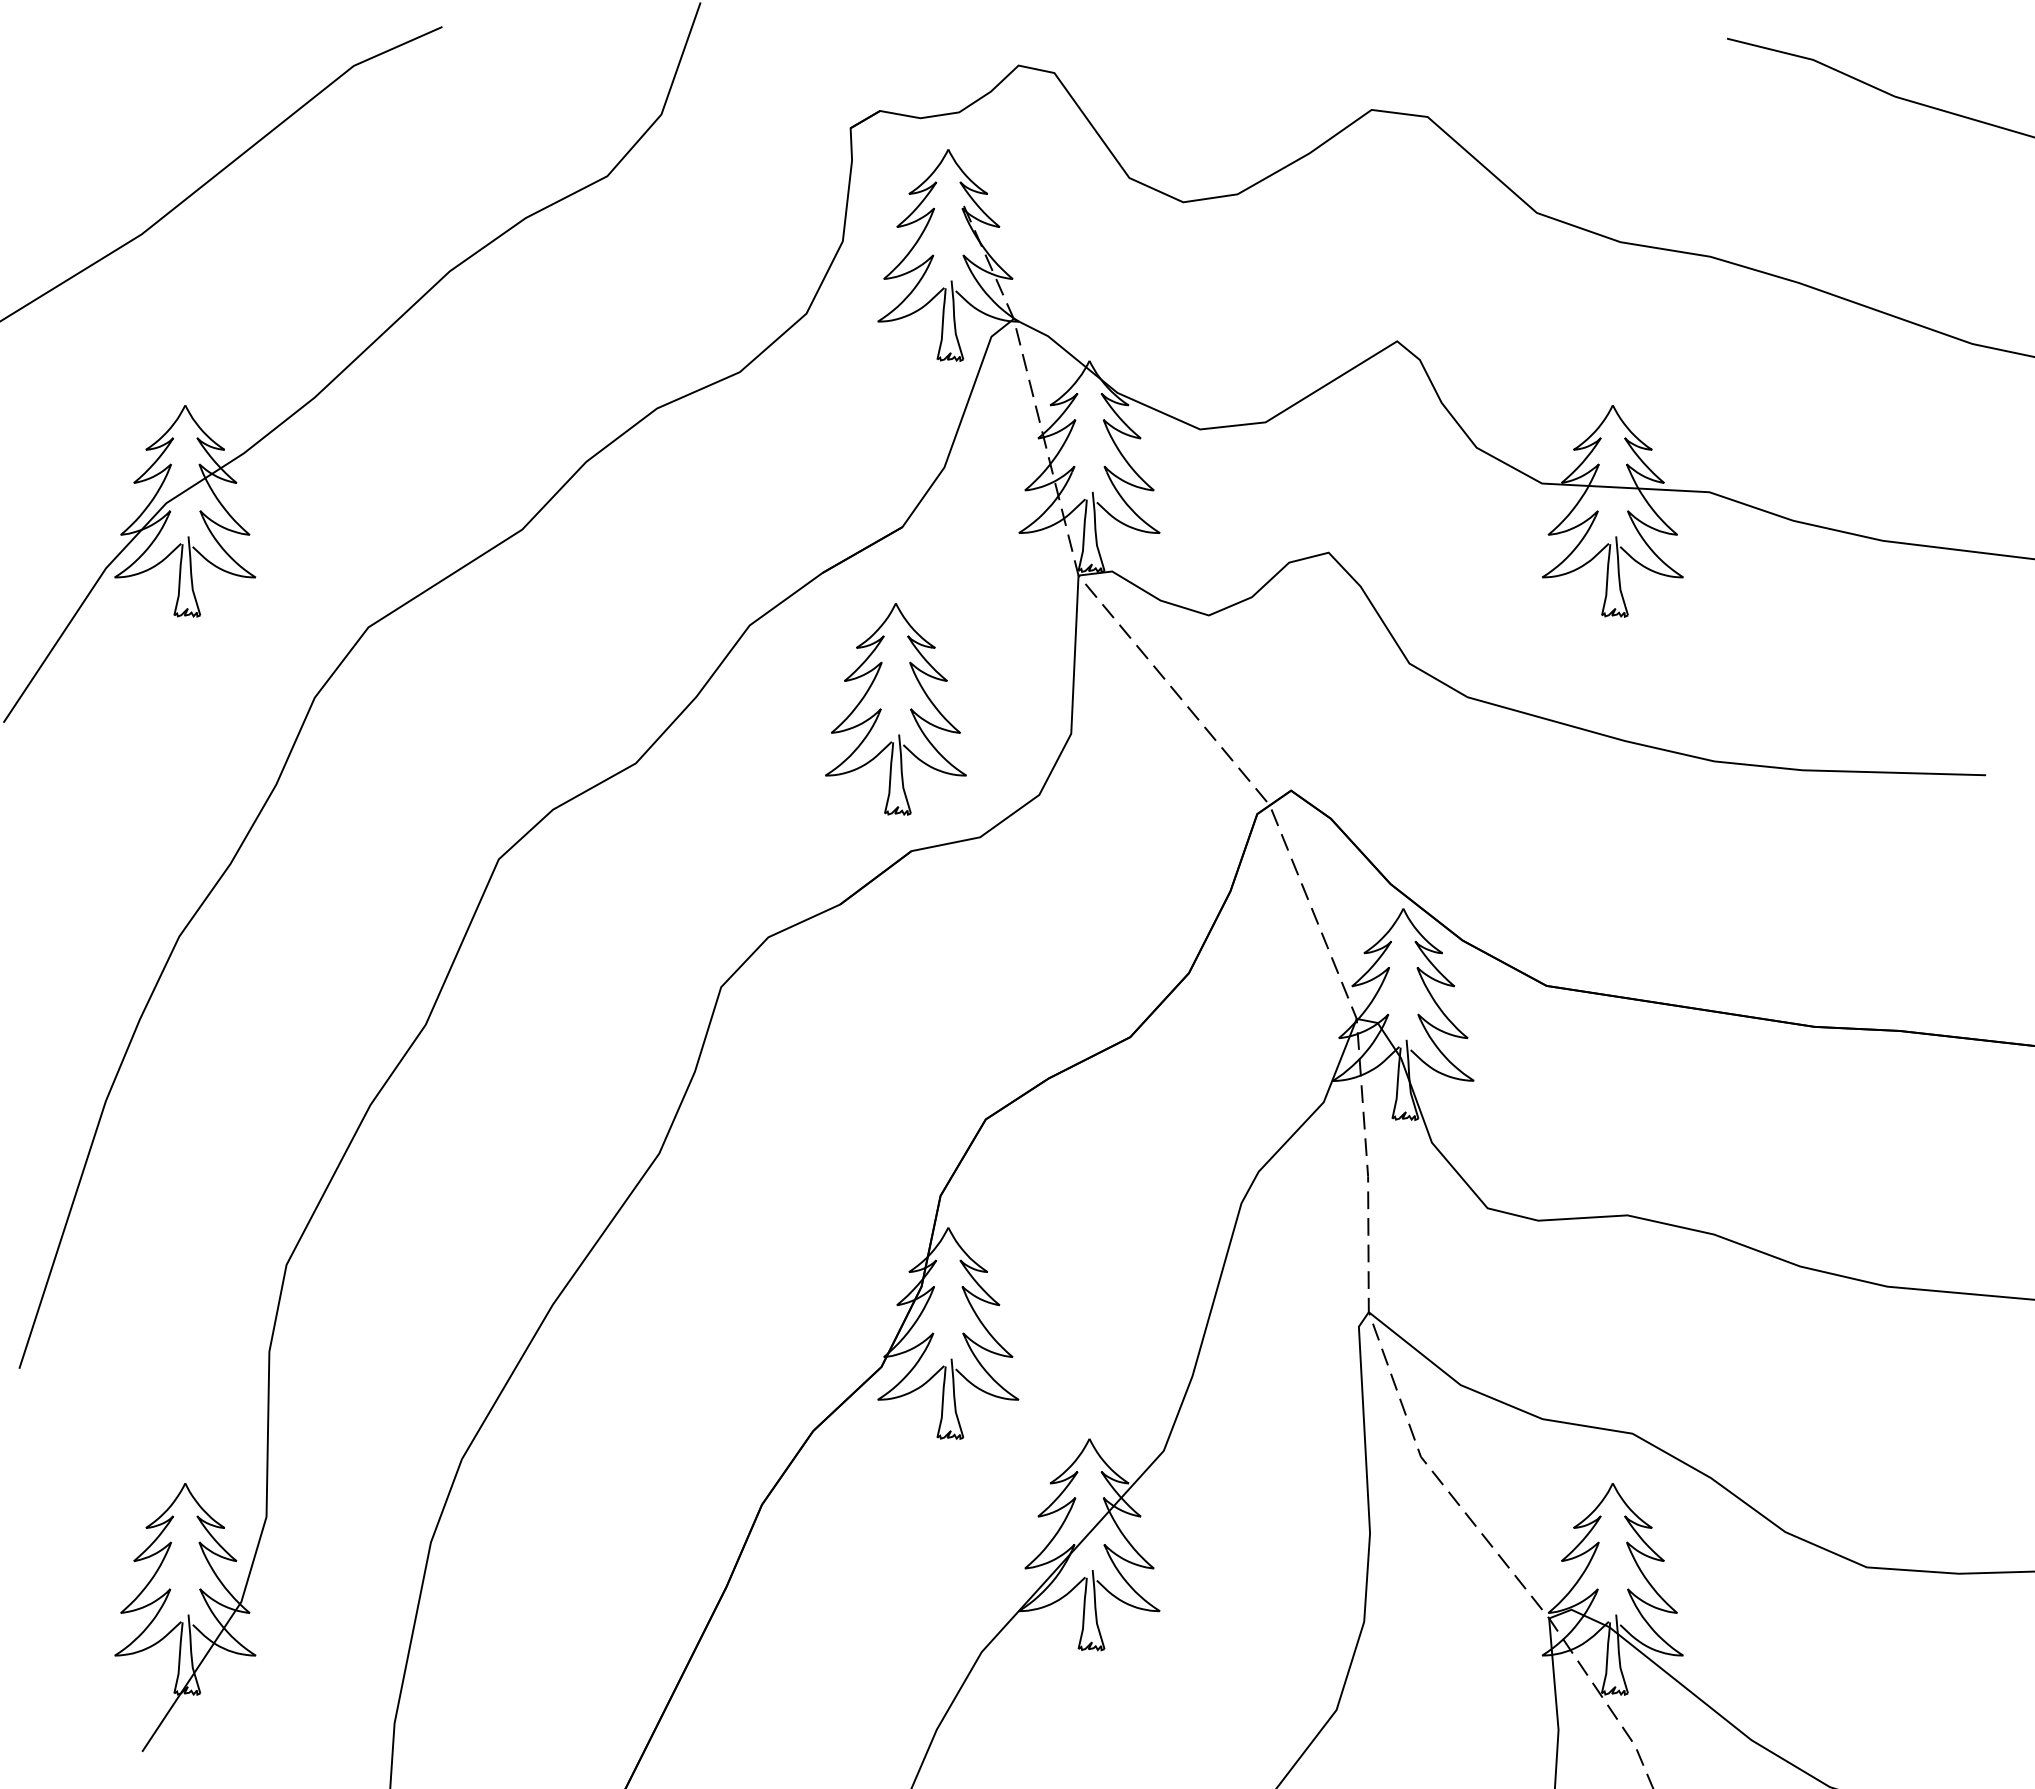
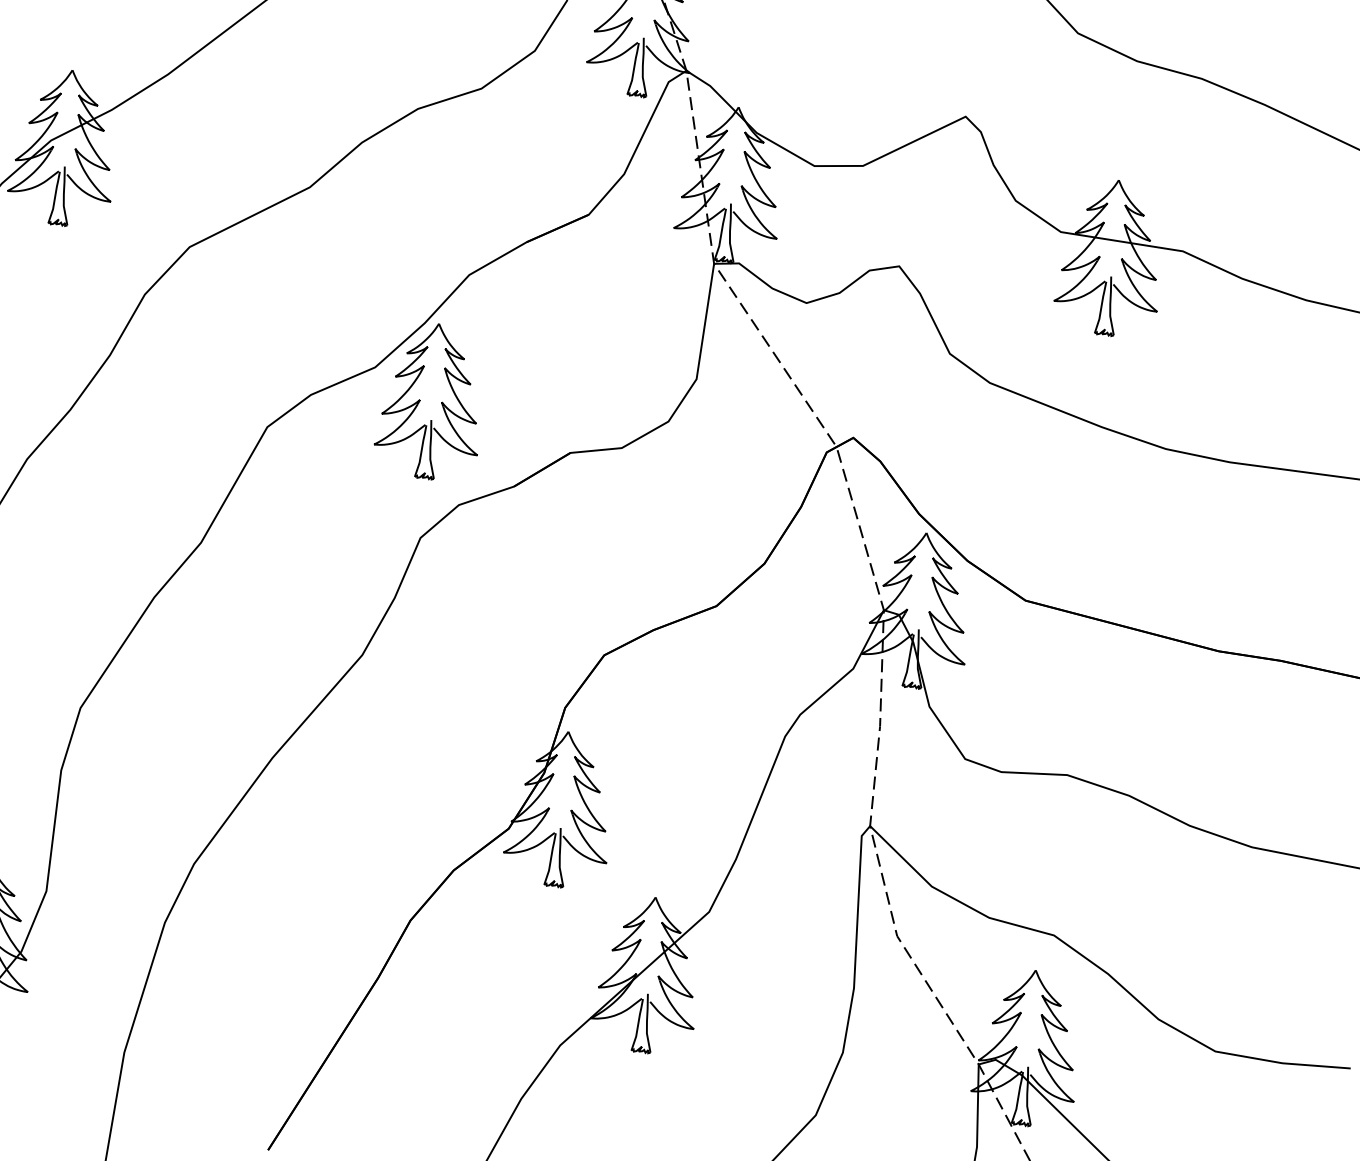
part: (881, 709) -> (420, 400), moved

